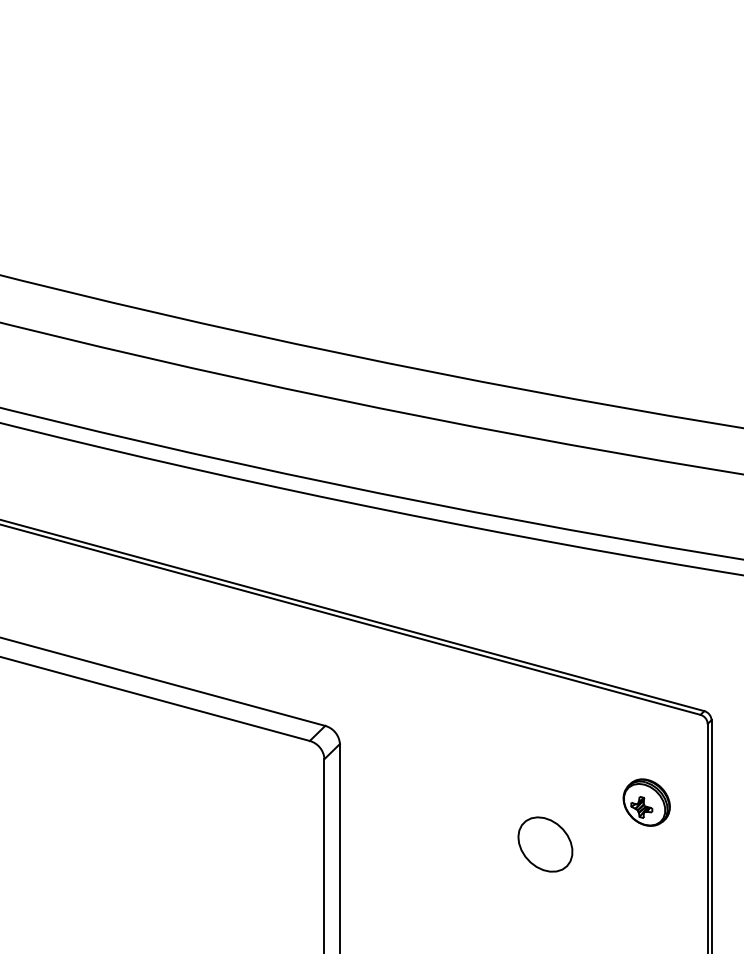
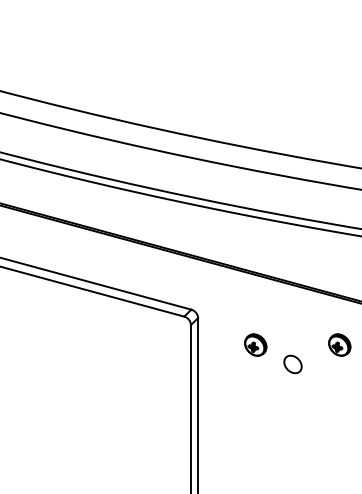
part: (464, 801) -> (255, 344), added
part: (544, 844) -> (292, 364), size x0.7

